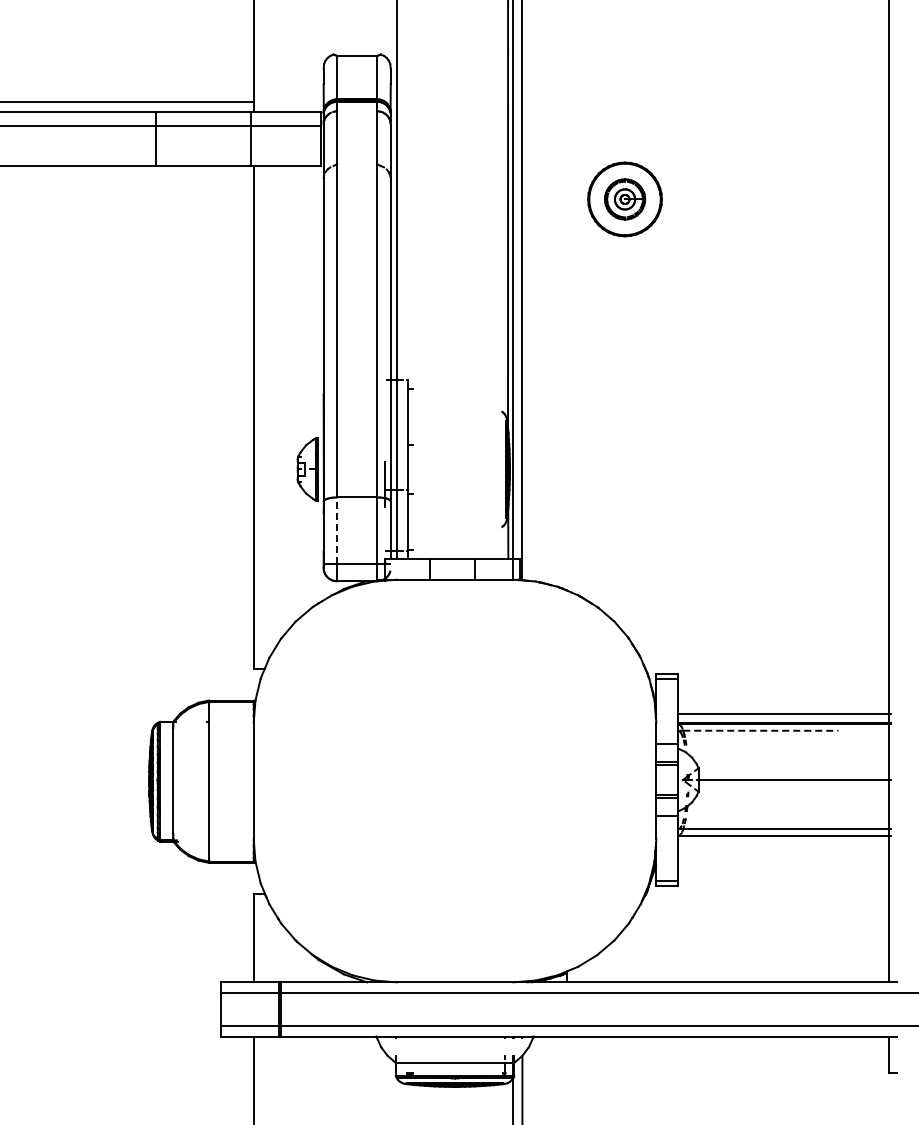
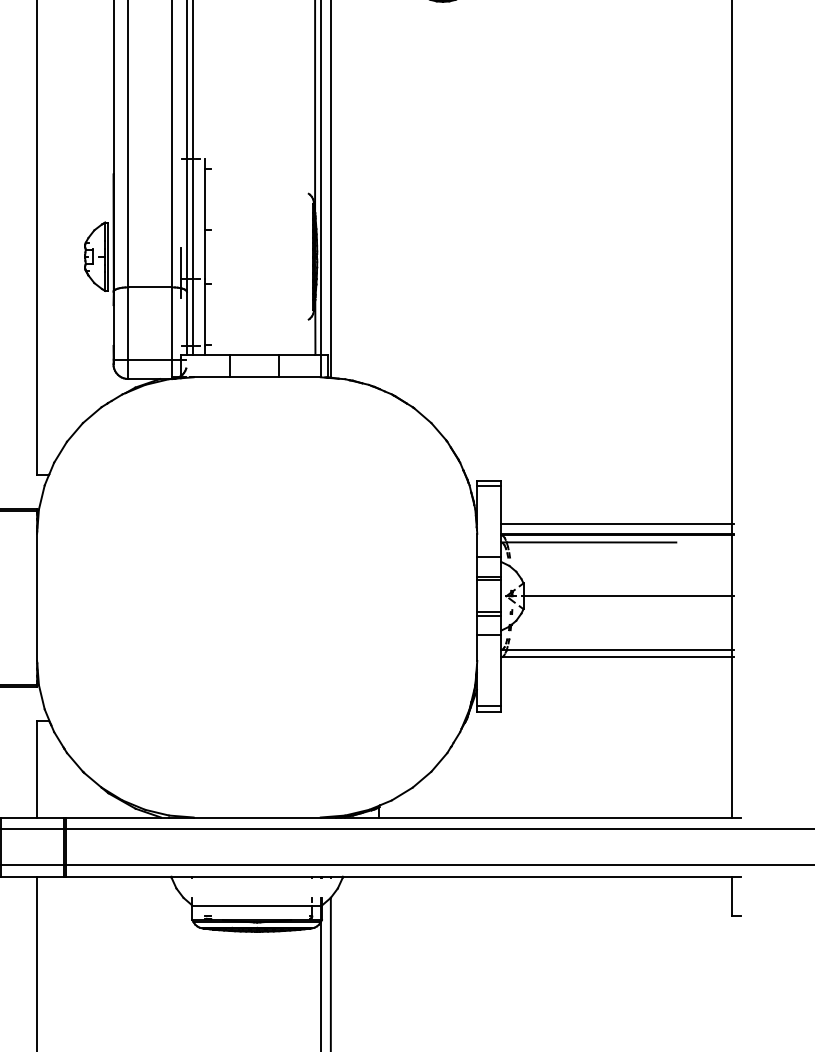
line: (337, 530) -> (128, 323), dashed -> solid
line: (760, 730) -> (591, 542), dashed -> solid

